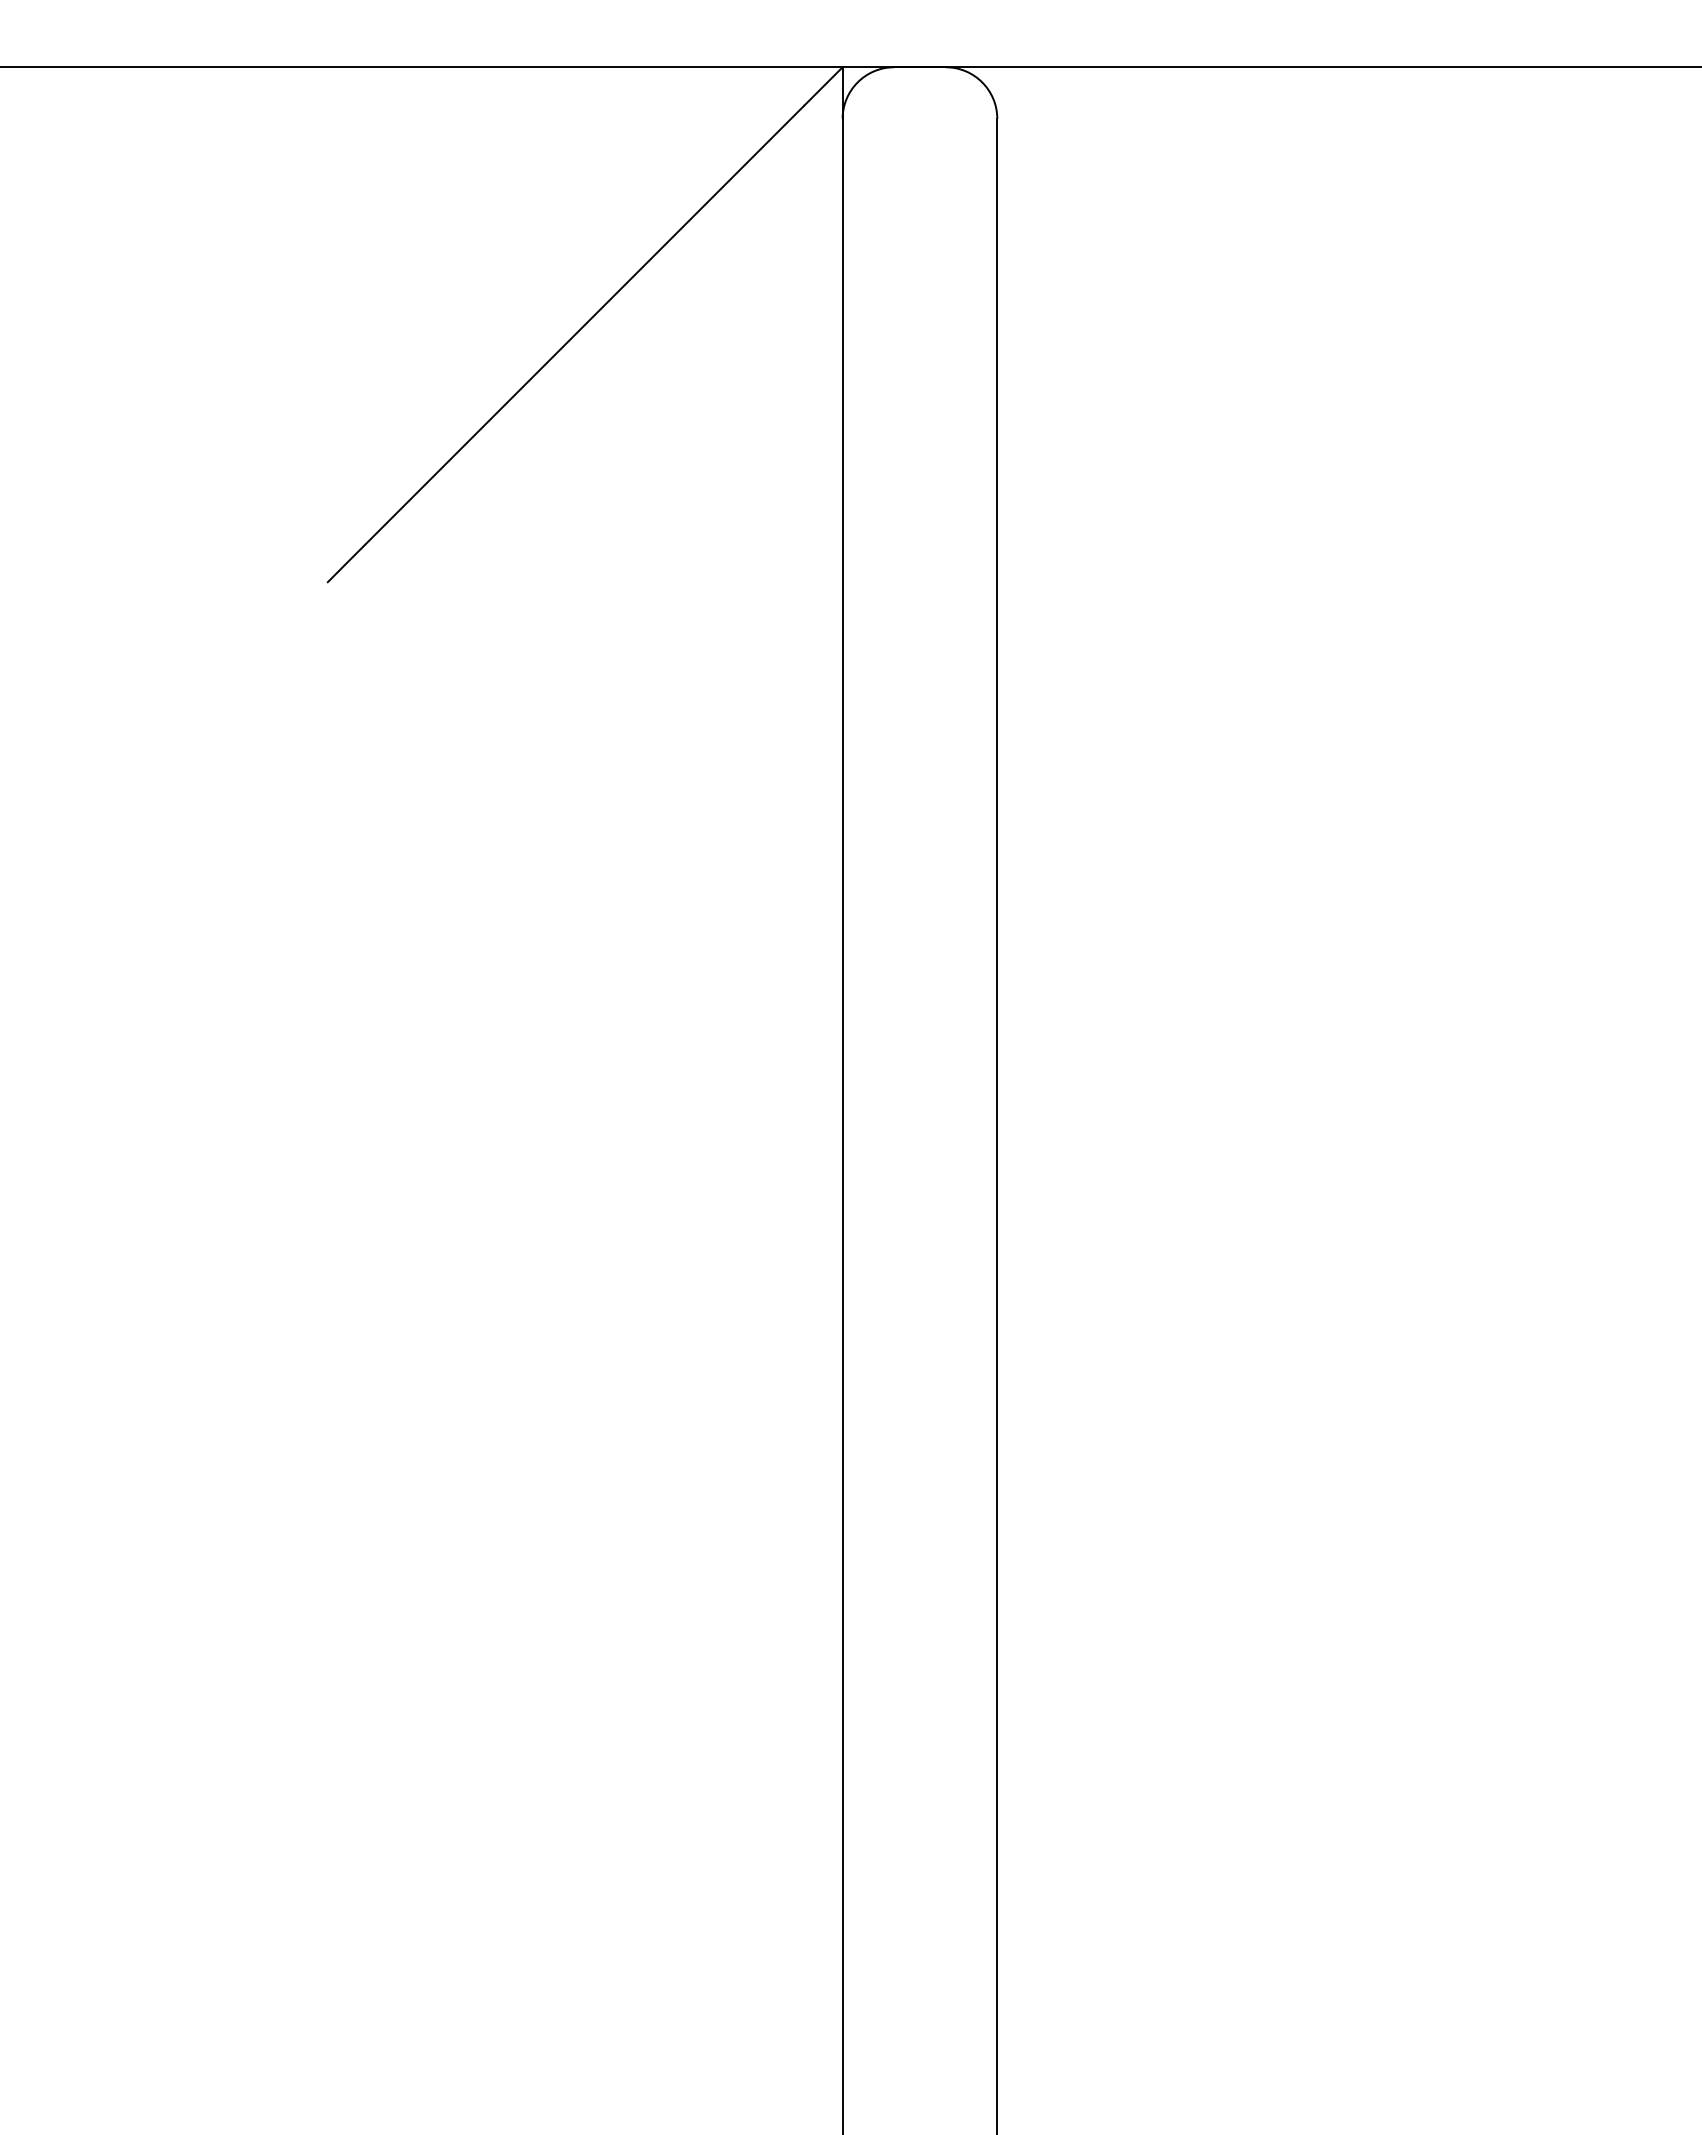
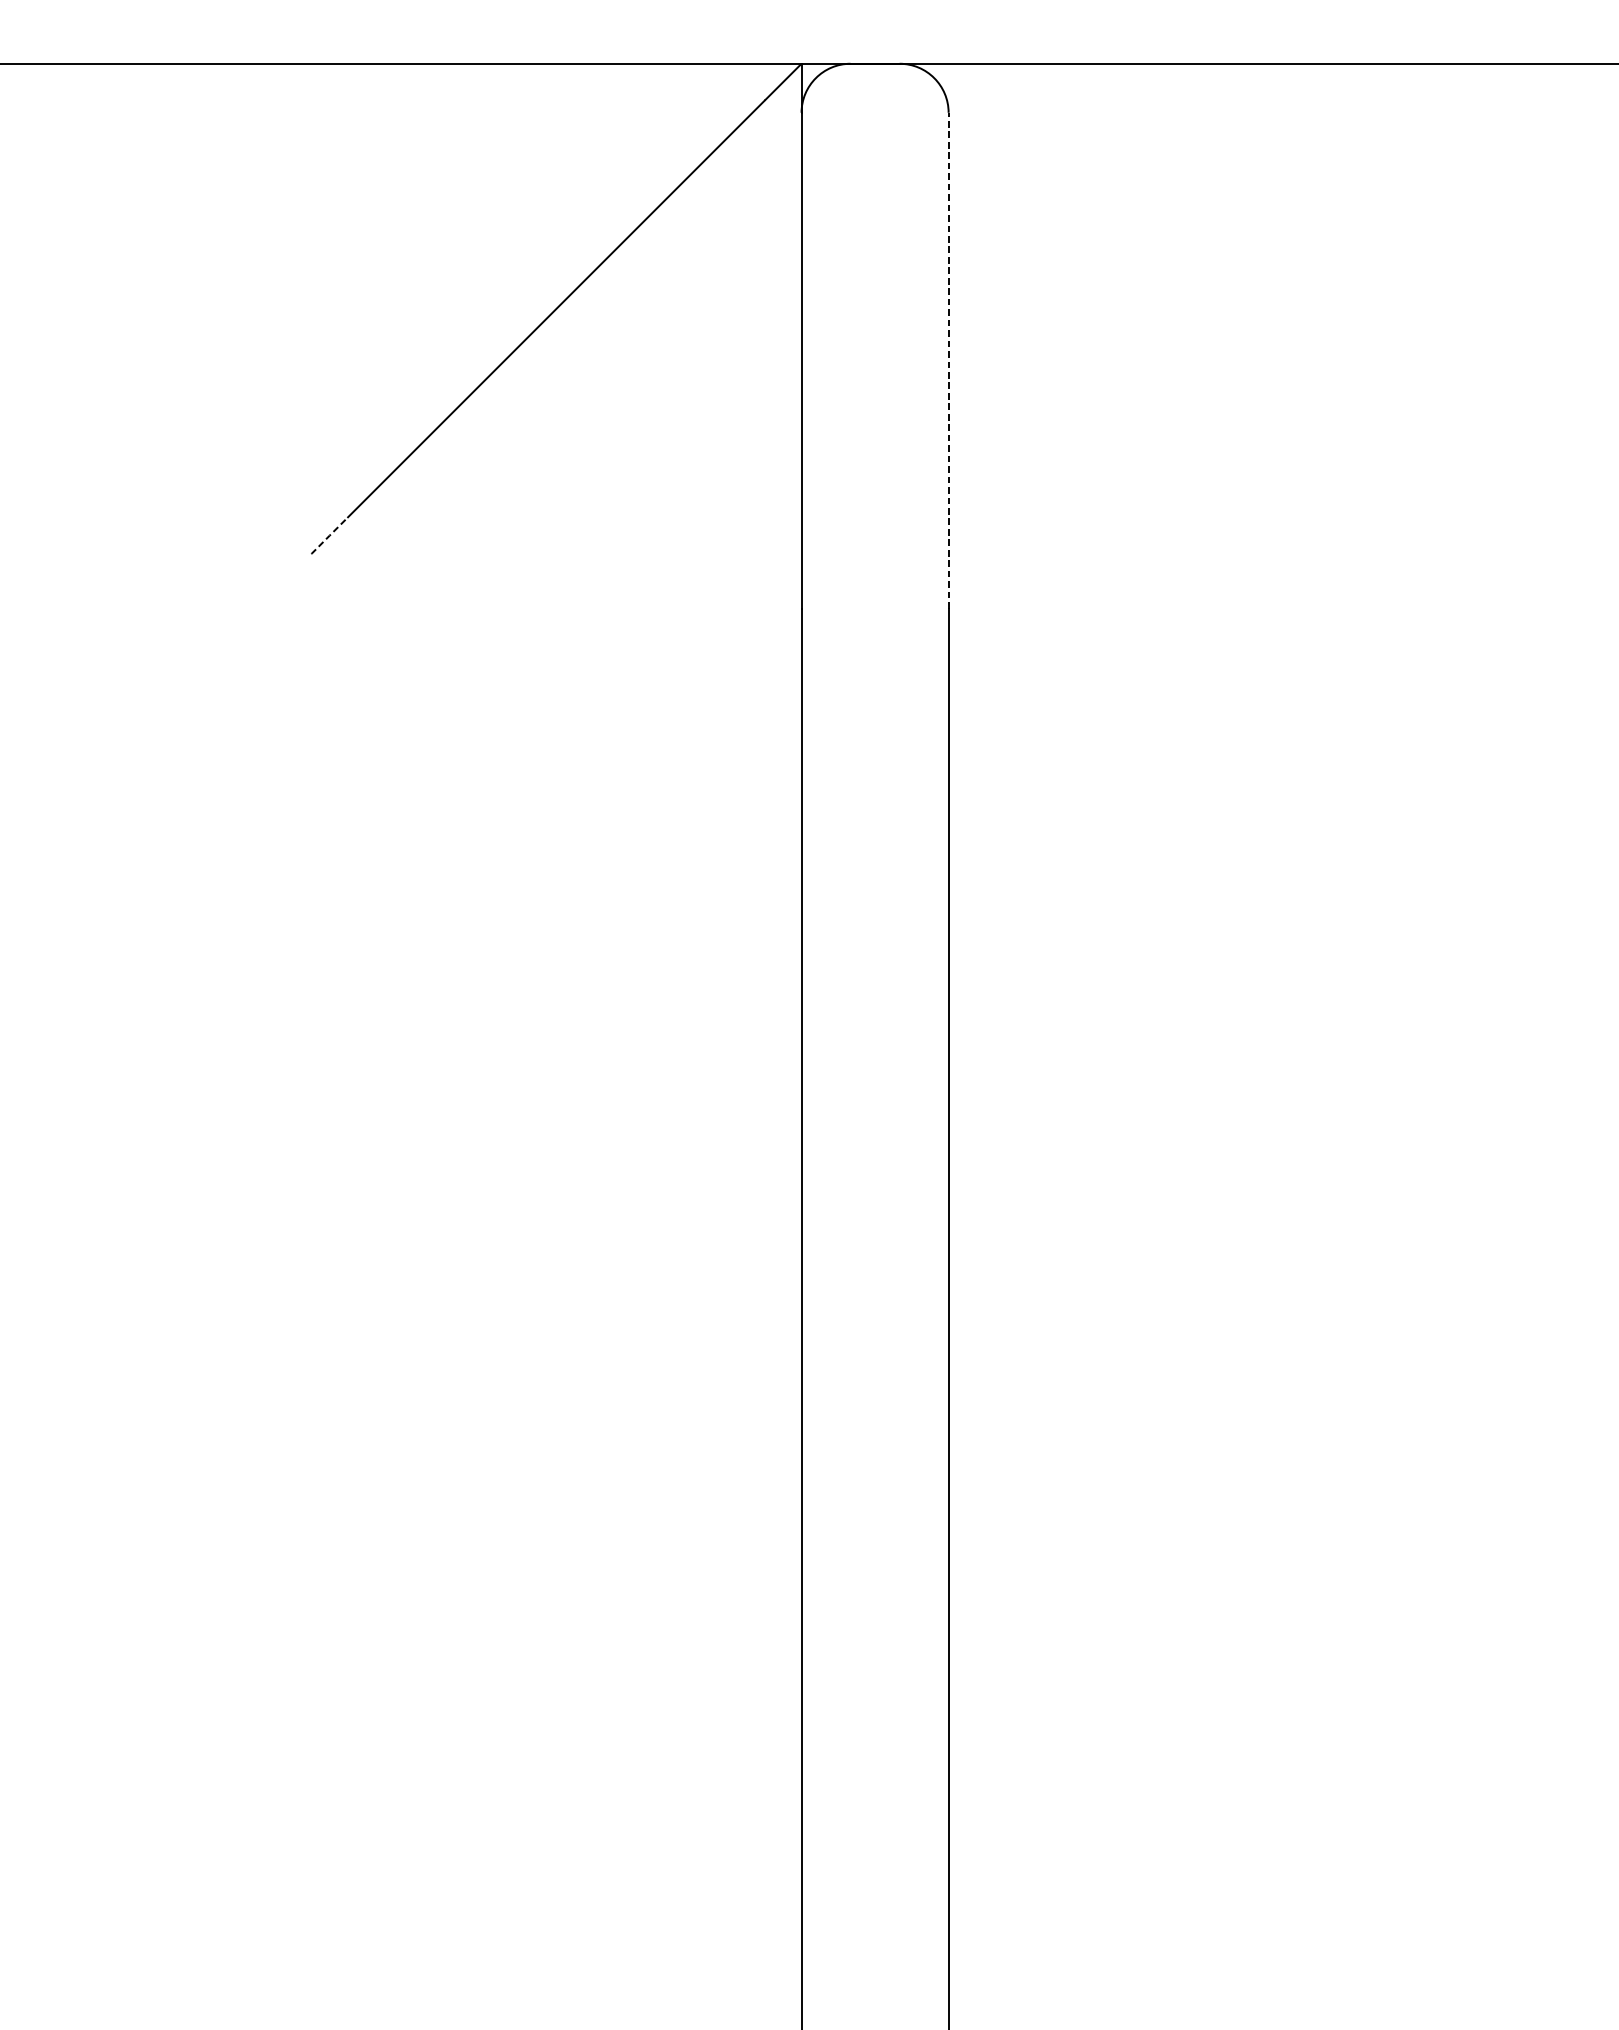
line: (997, 379) -> (948, 360), solid -> dashed
line: (346, 563) -> (329, 535), solid -> dashed

